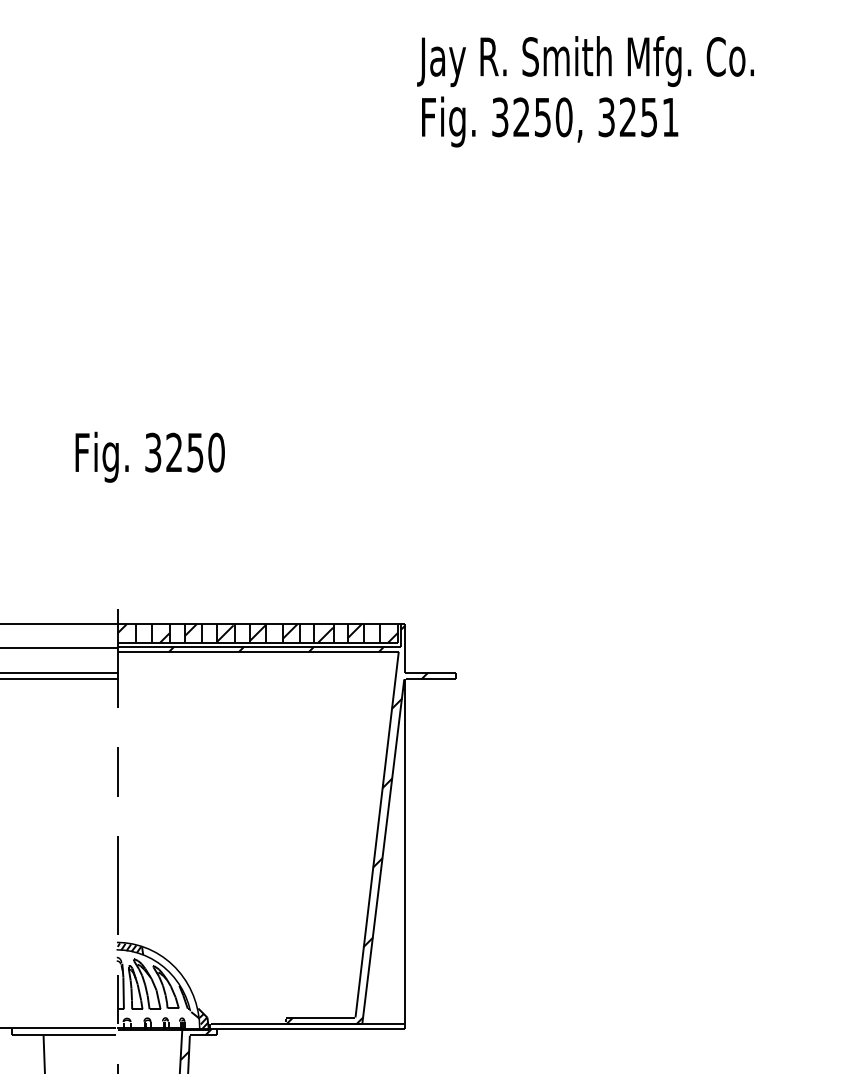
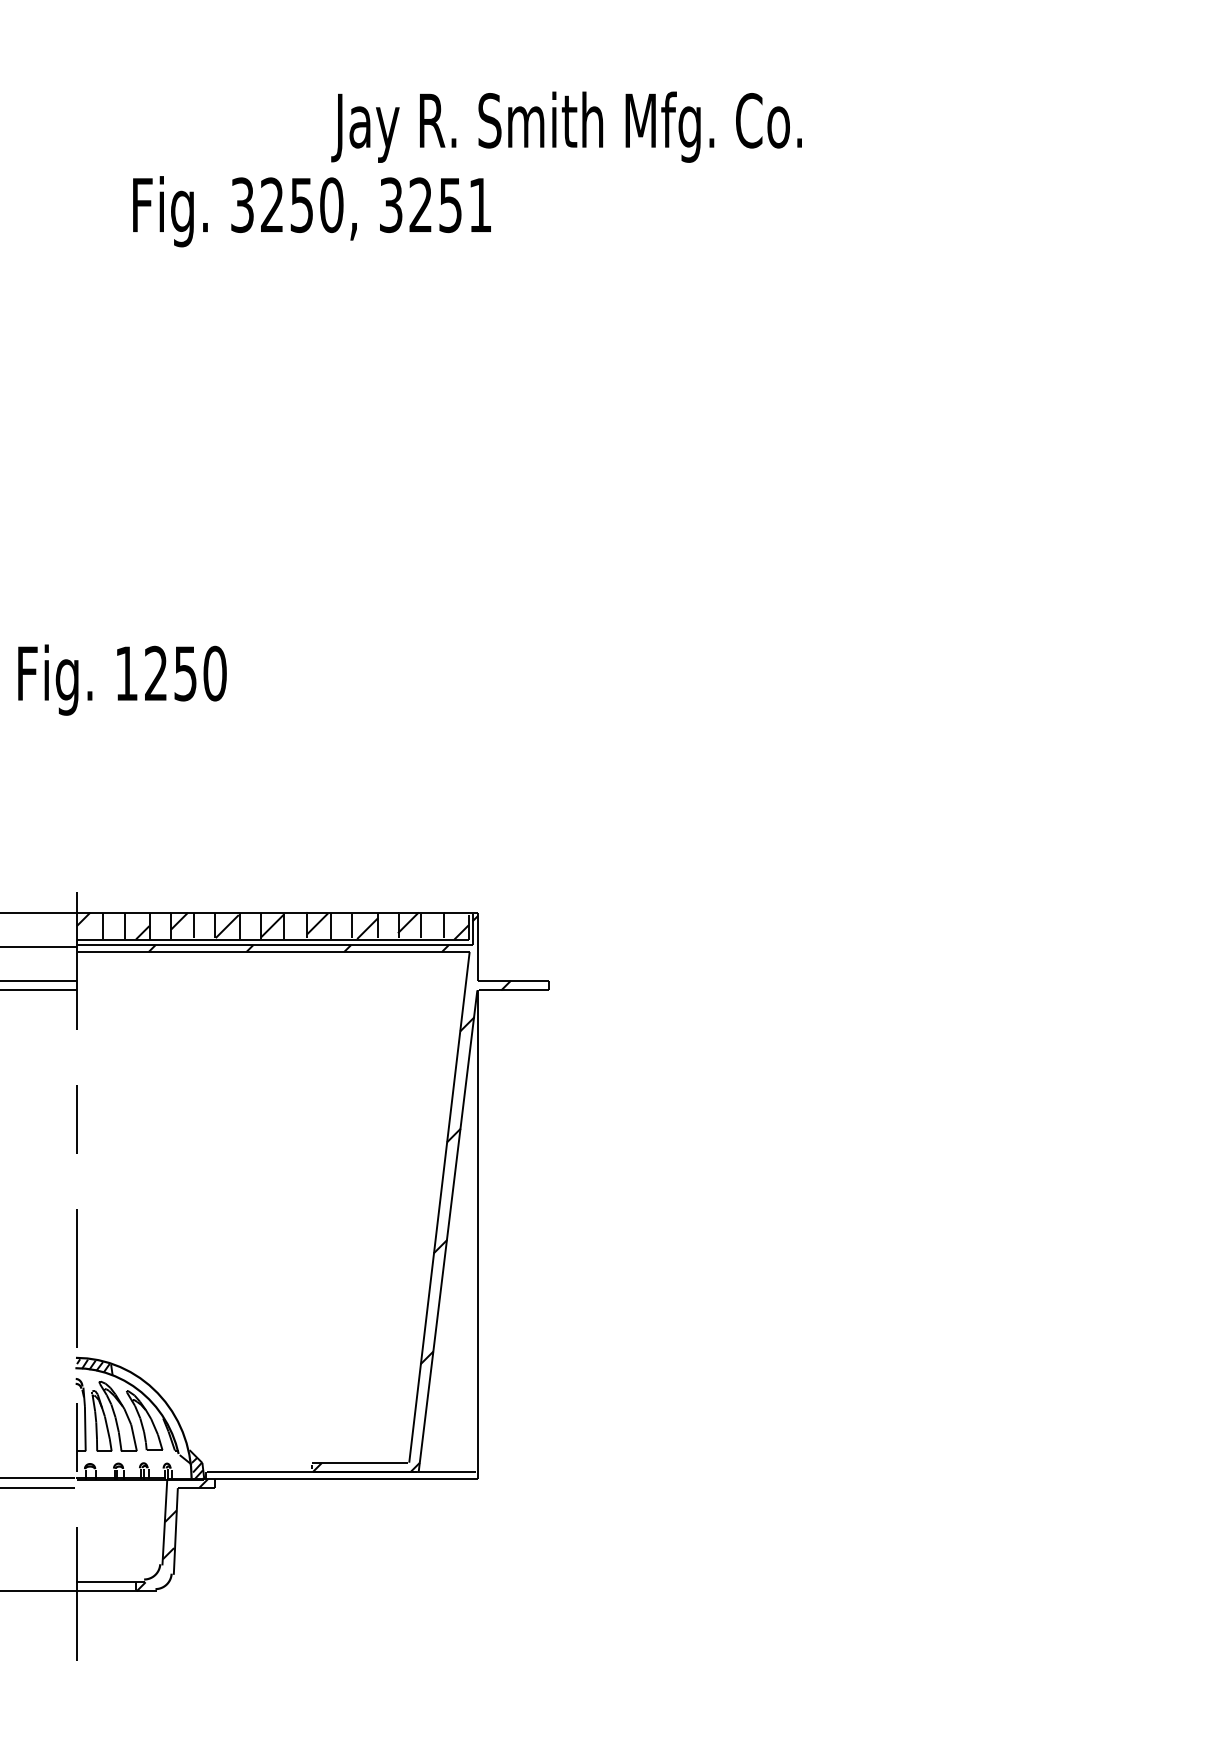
text: (585, 61) -> (566, 126), moved
text: (549, 121) -> (311, 211), moved
text: (153, 452) -> (126, 673), 3250 -> 1250

